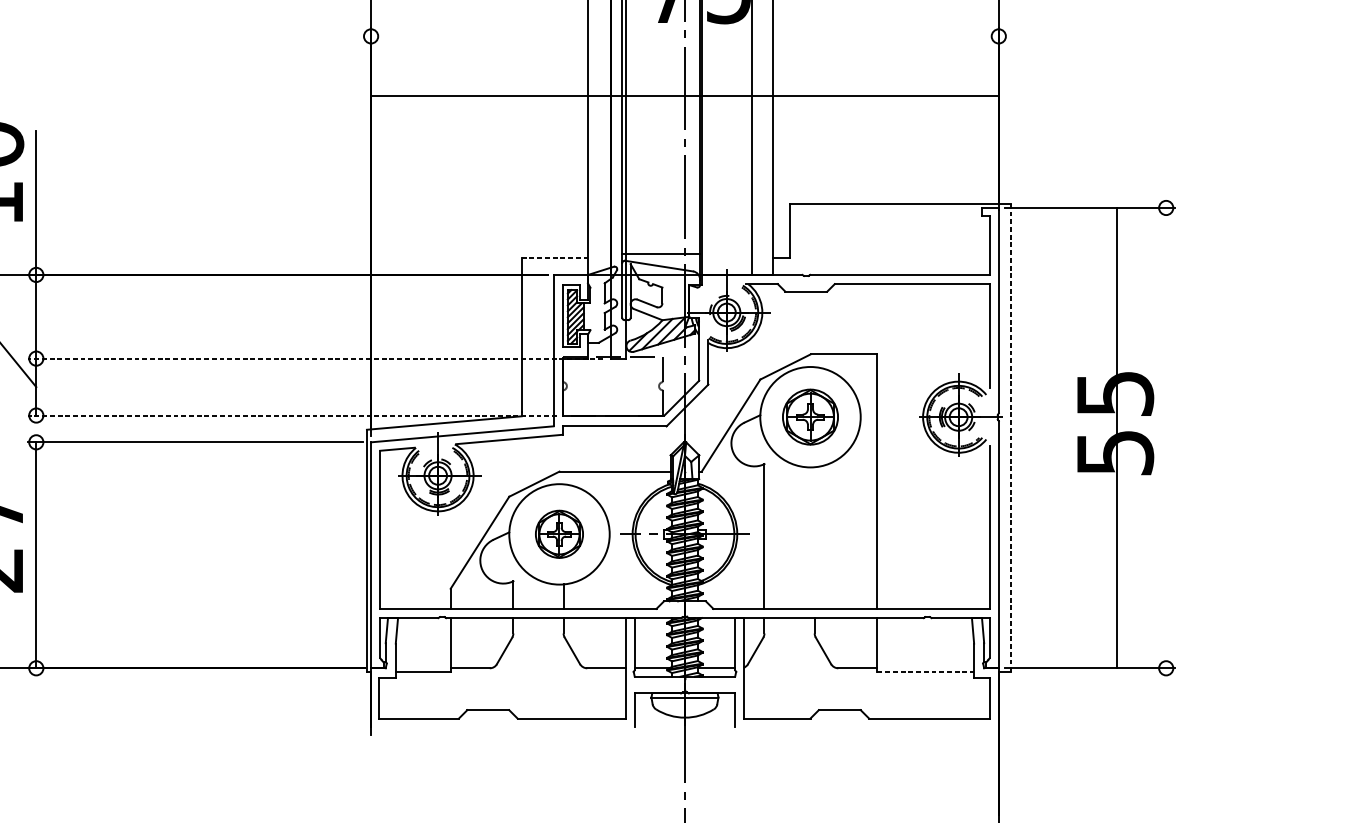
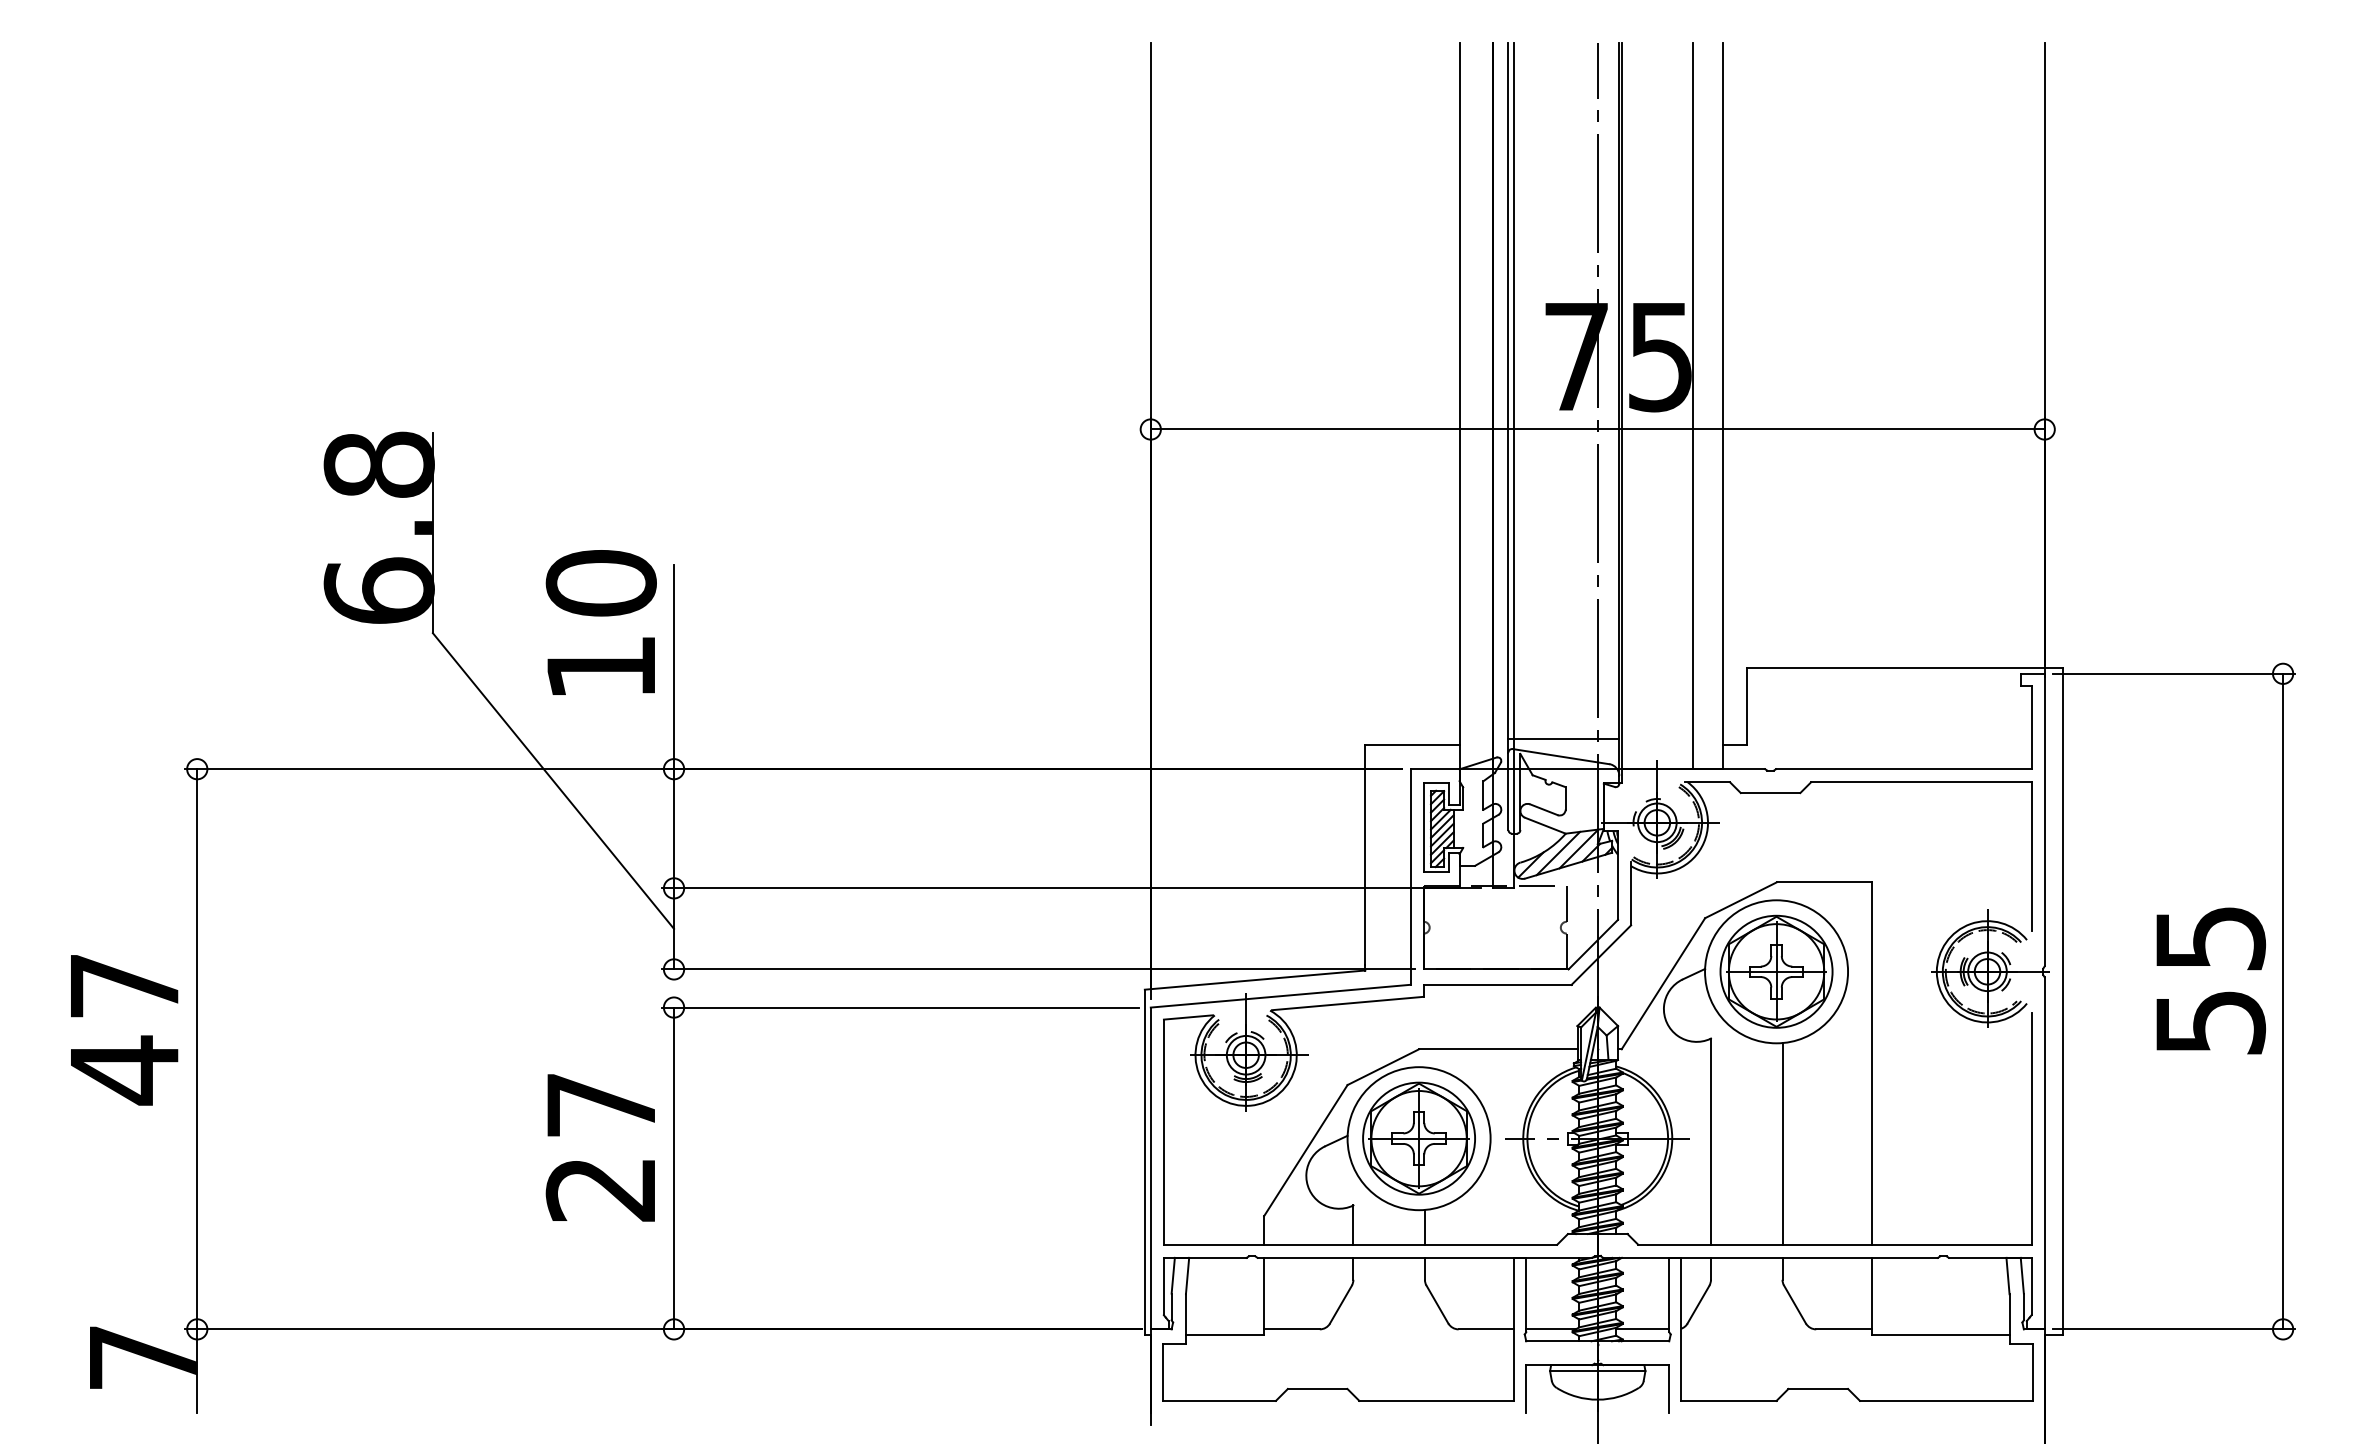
line: (684, 96) -> (1597, 429), moved
line: (554, 258) -> (1412, 745), dashed -> solid
line: (315, 358) -> (1071, 888), dashed -> solid
line: (292, 415) -> (1038, 969), dashed -> solid
part: (810, 416) -> (1776, 971), size x1.43
line: (1011, 438) -> (2062, 1001), dashed -> solid
line: (1117, 438) -> (2283, 1001), moved
part: (559, 534) -> (1418, 1138), size x1.67
line: (814, 537) -> (1782, 1143), added
line: (925, 672) -> (1940, 1335), dashed -> solid

